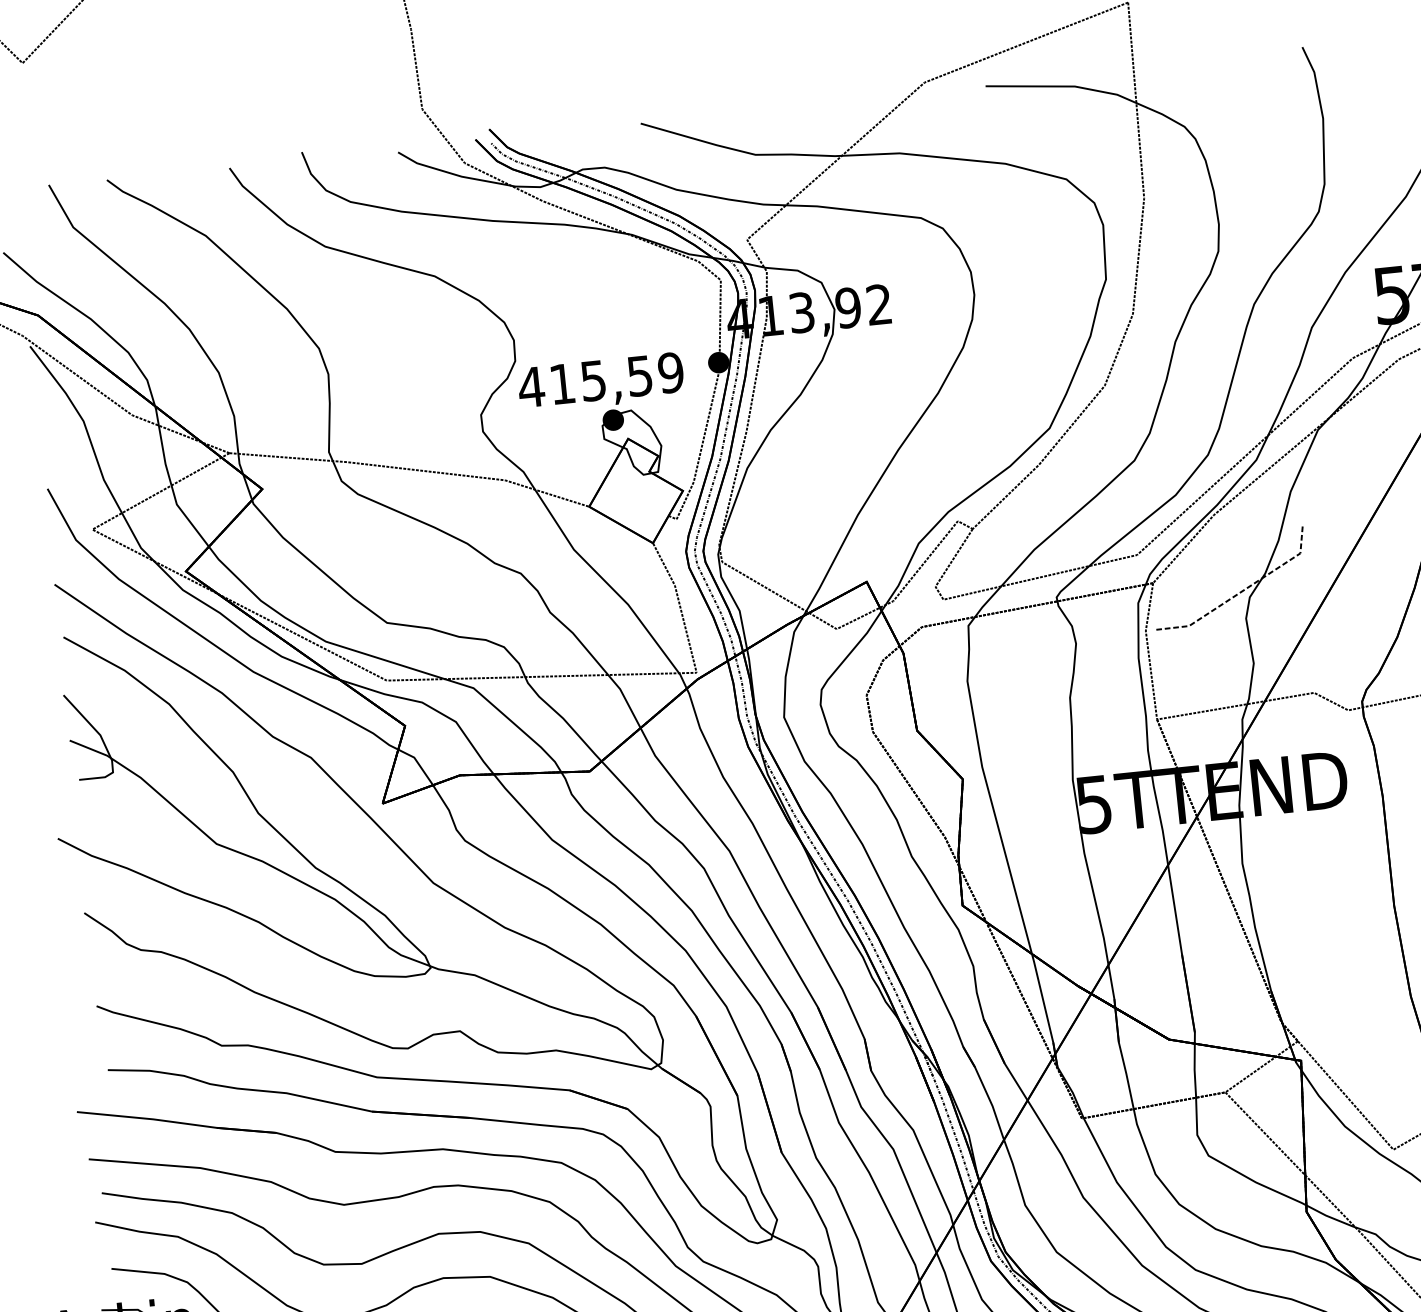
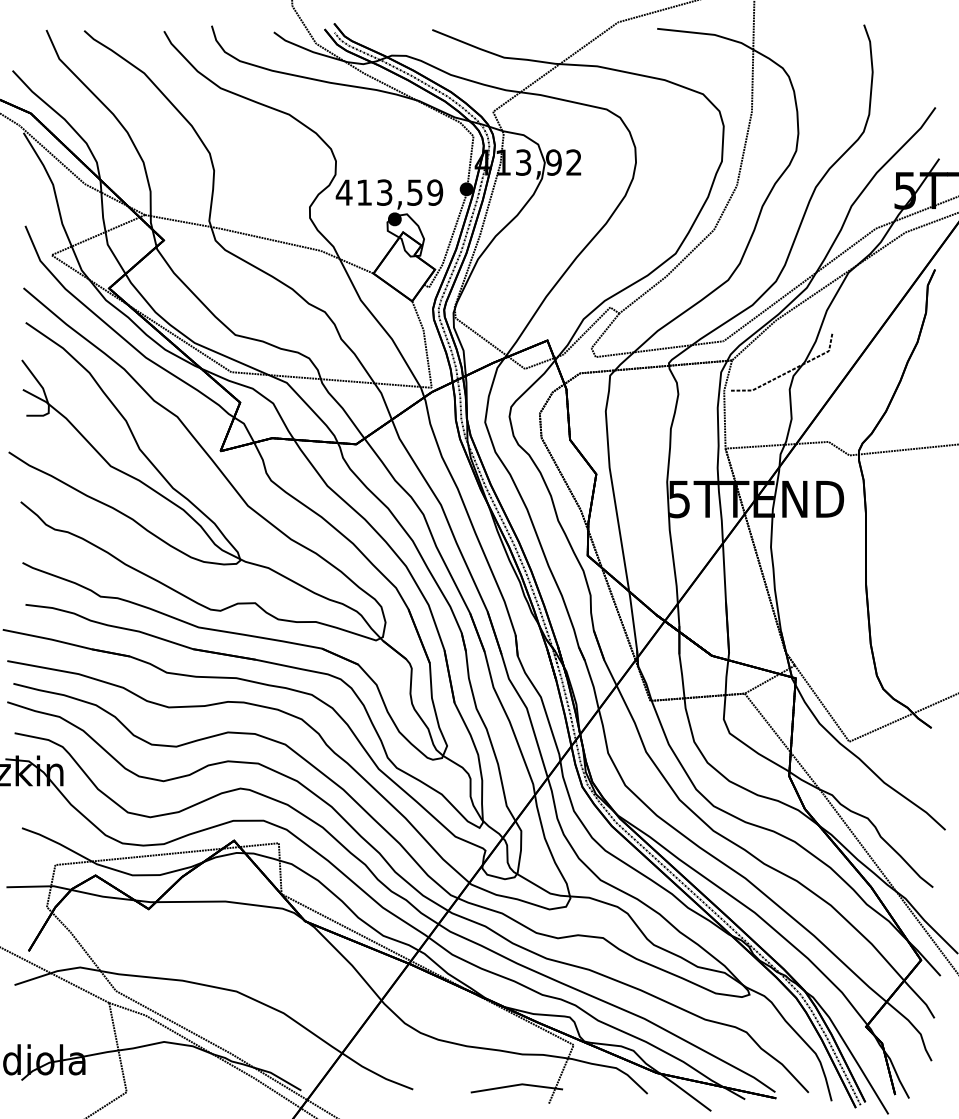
text: (593, 380) -> (384, 192), 415,59 -> 413,59

